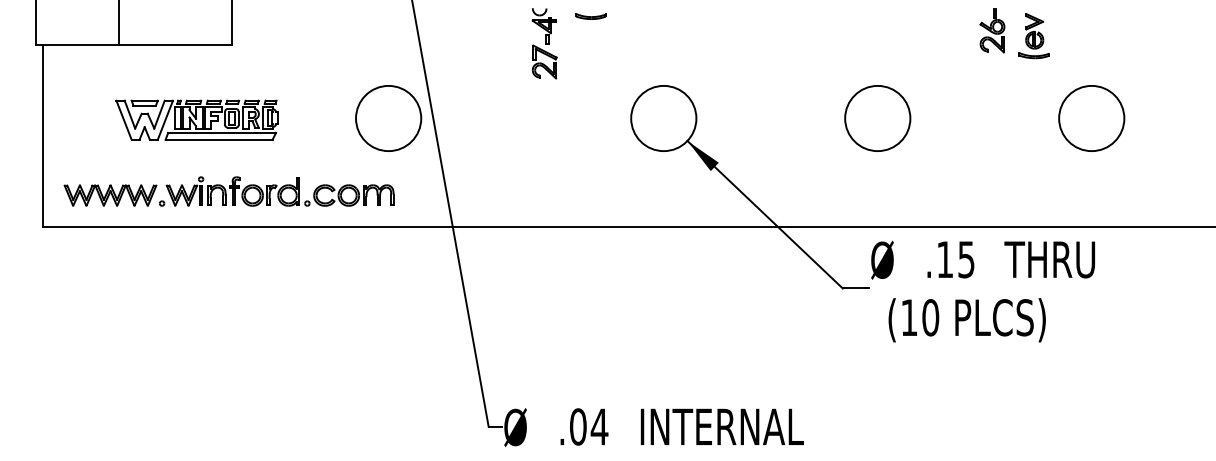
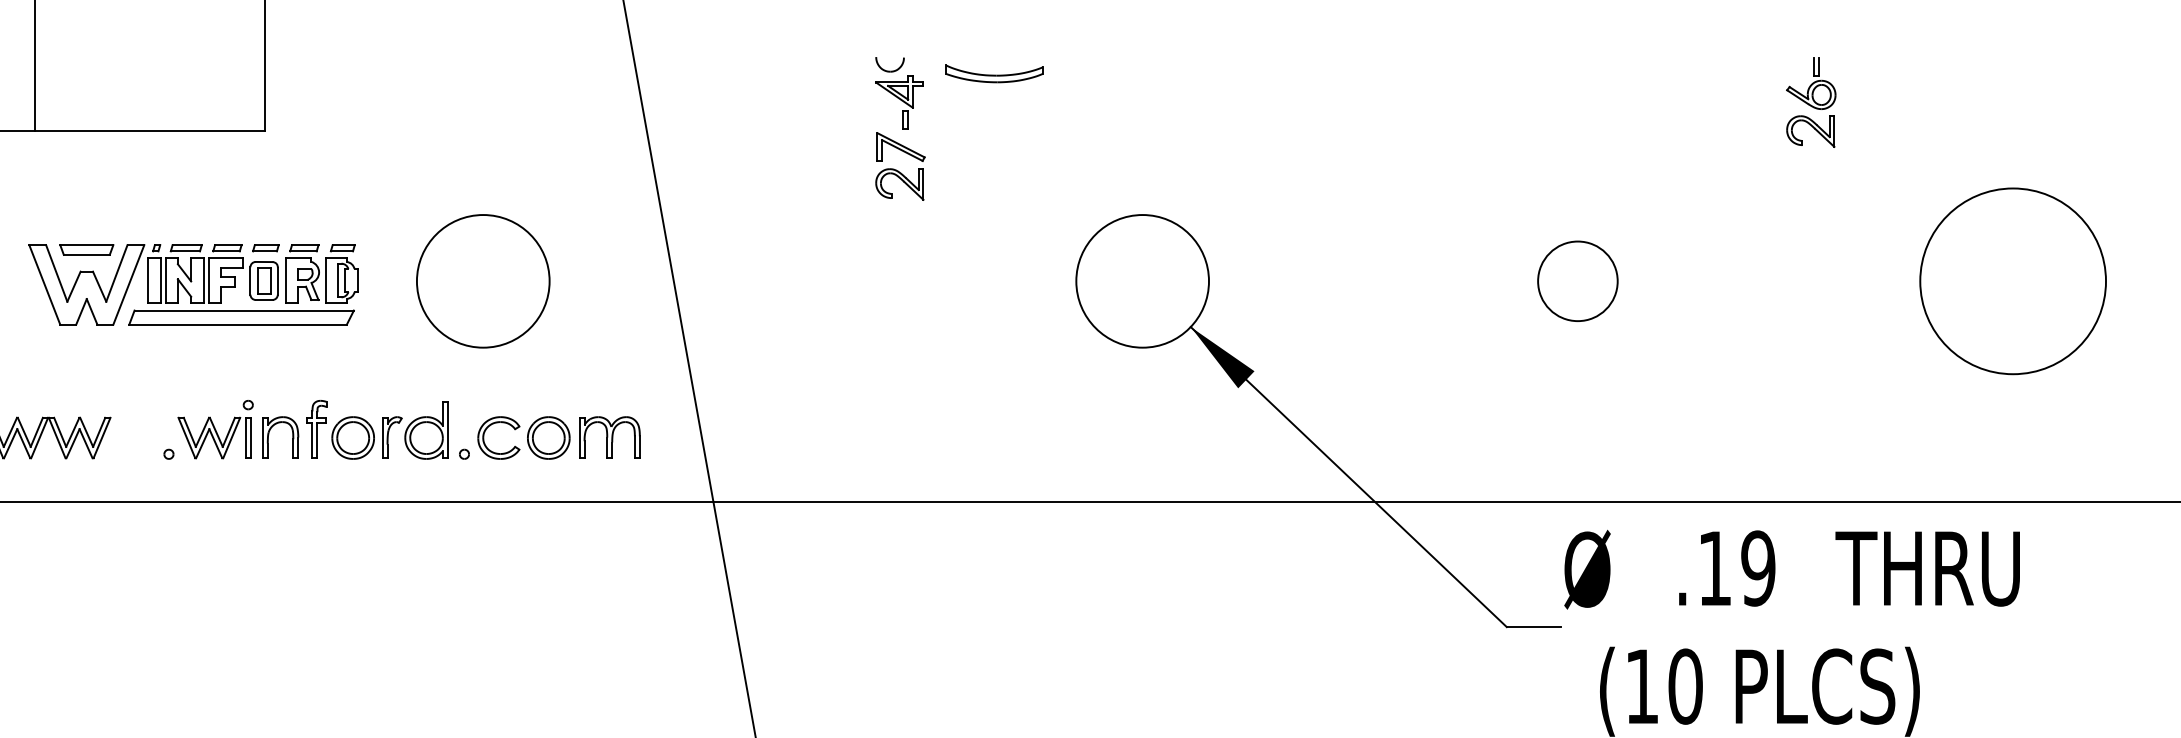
part: (590, 16) -> (993, 73), size x1.6
part: (1033, 36) -> (1894, 114), removed
circle: (388, 118) -> (482, 281), moved
circle: (877, 118) -> (1577, 281), size x0.6
circle: (1091, 118) -> (2012, 281), size x1.4
part: (276, 191) -> (401, 429), moved
text: (966, 259) -> (1758, 568), .15 -> .19

